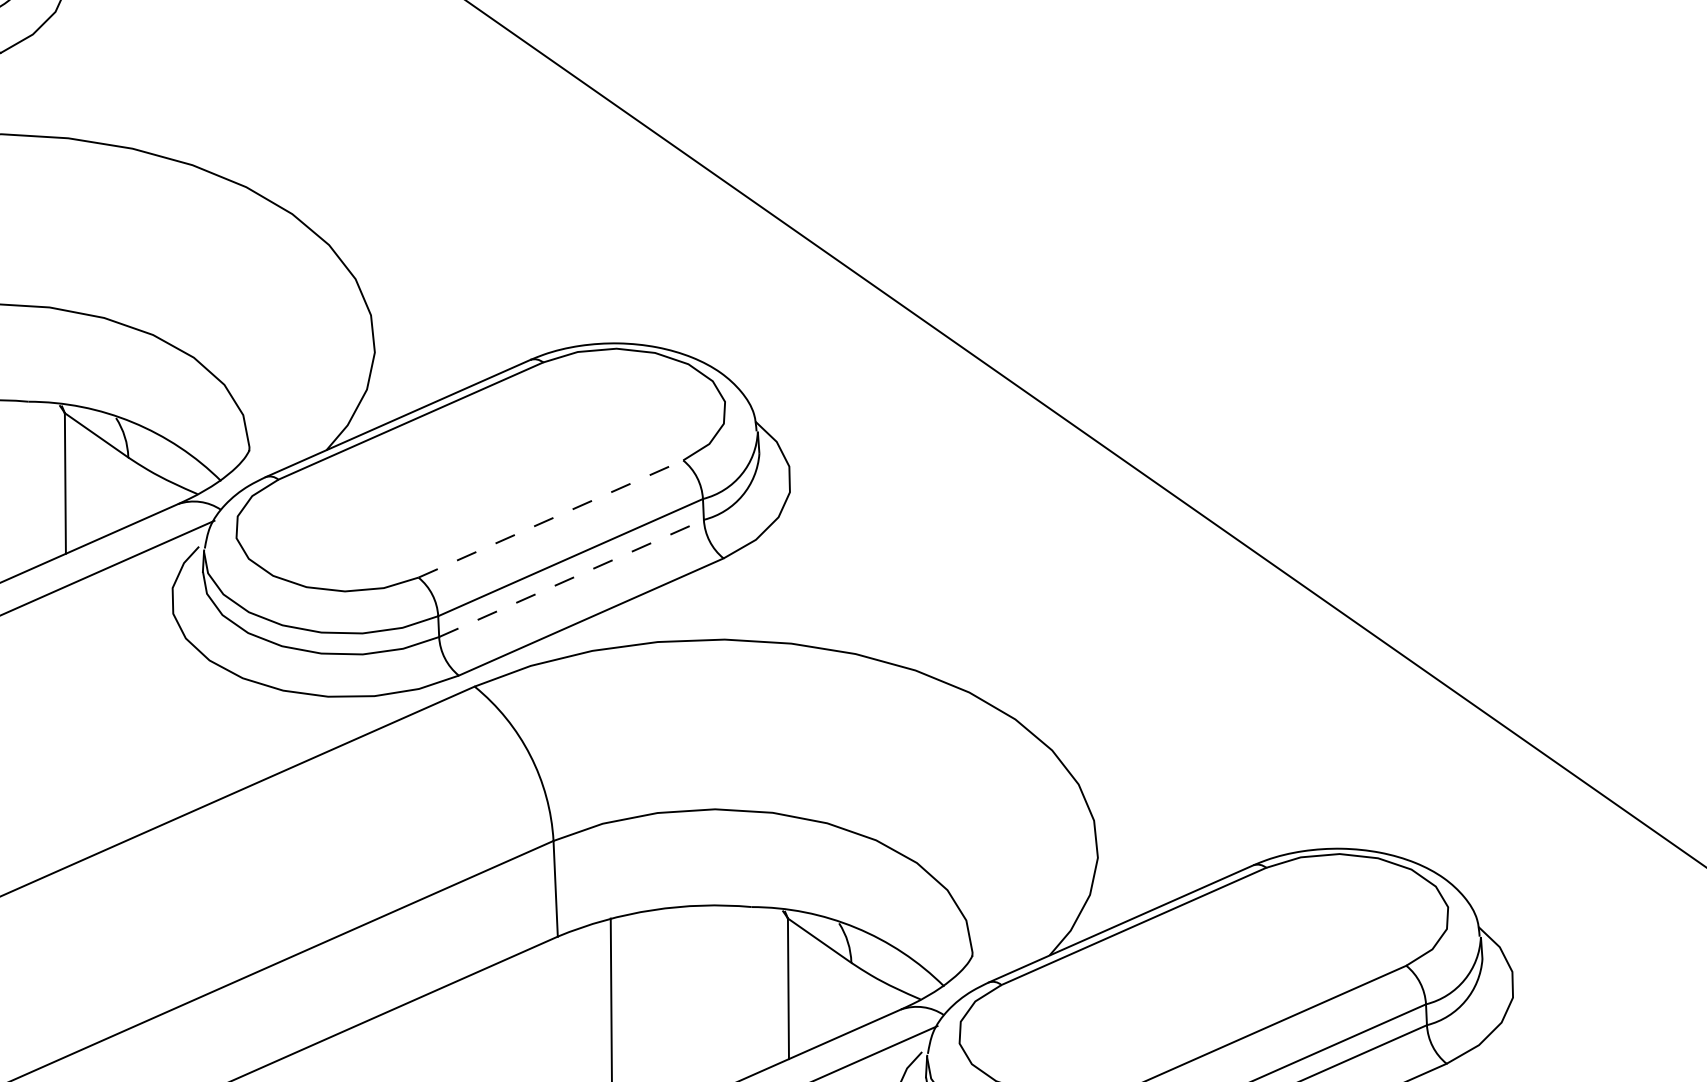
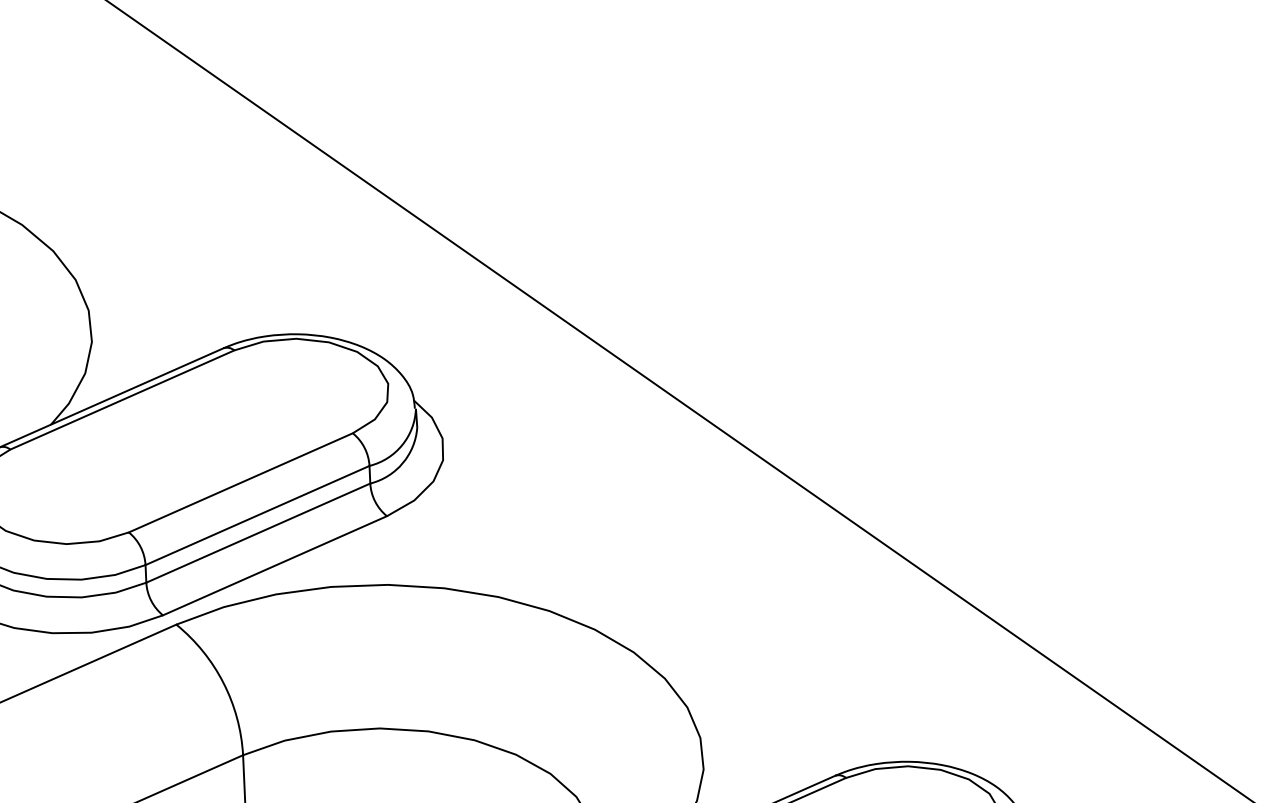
line: (550, 519) -> (240, 483), dashed -> solid
line: (571, 578) -> (258, 533), dashed -> solid

